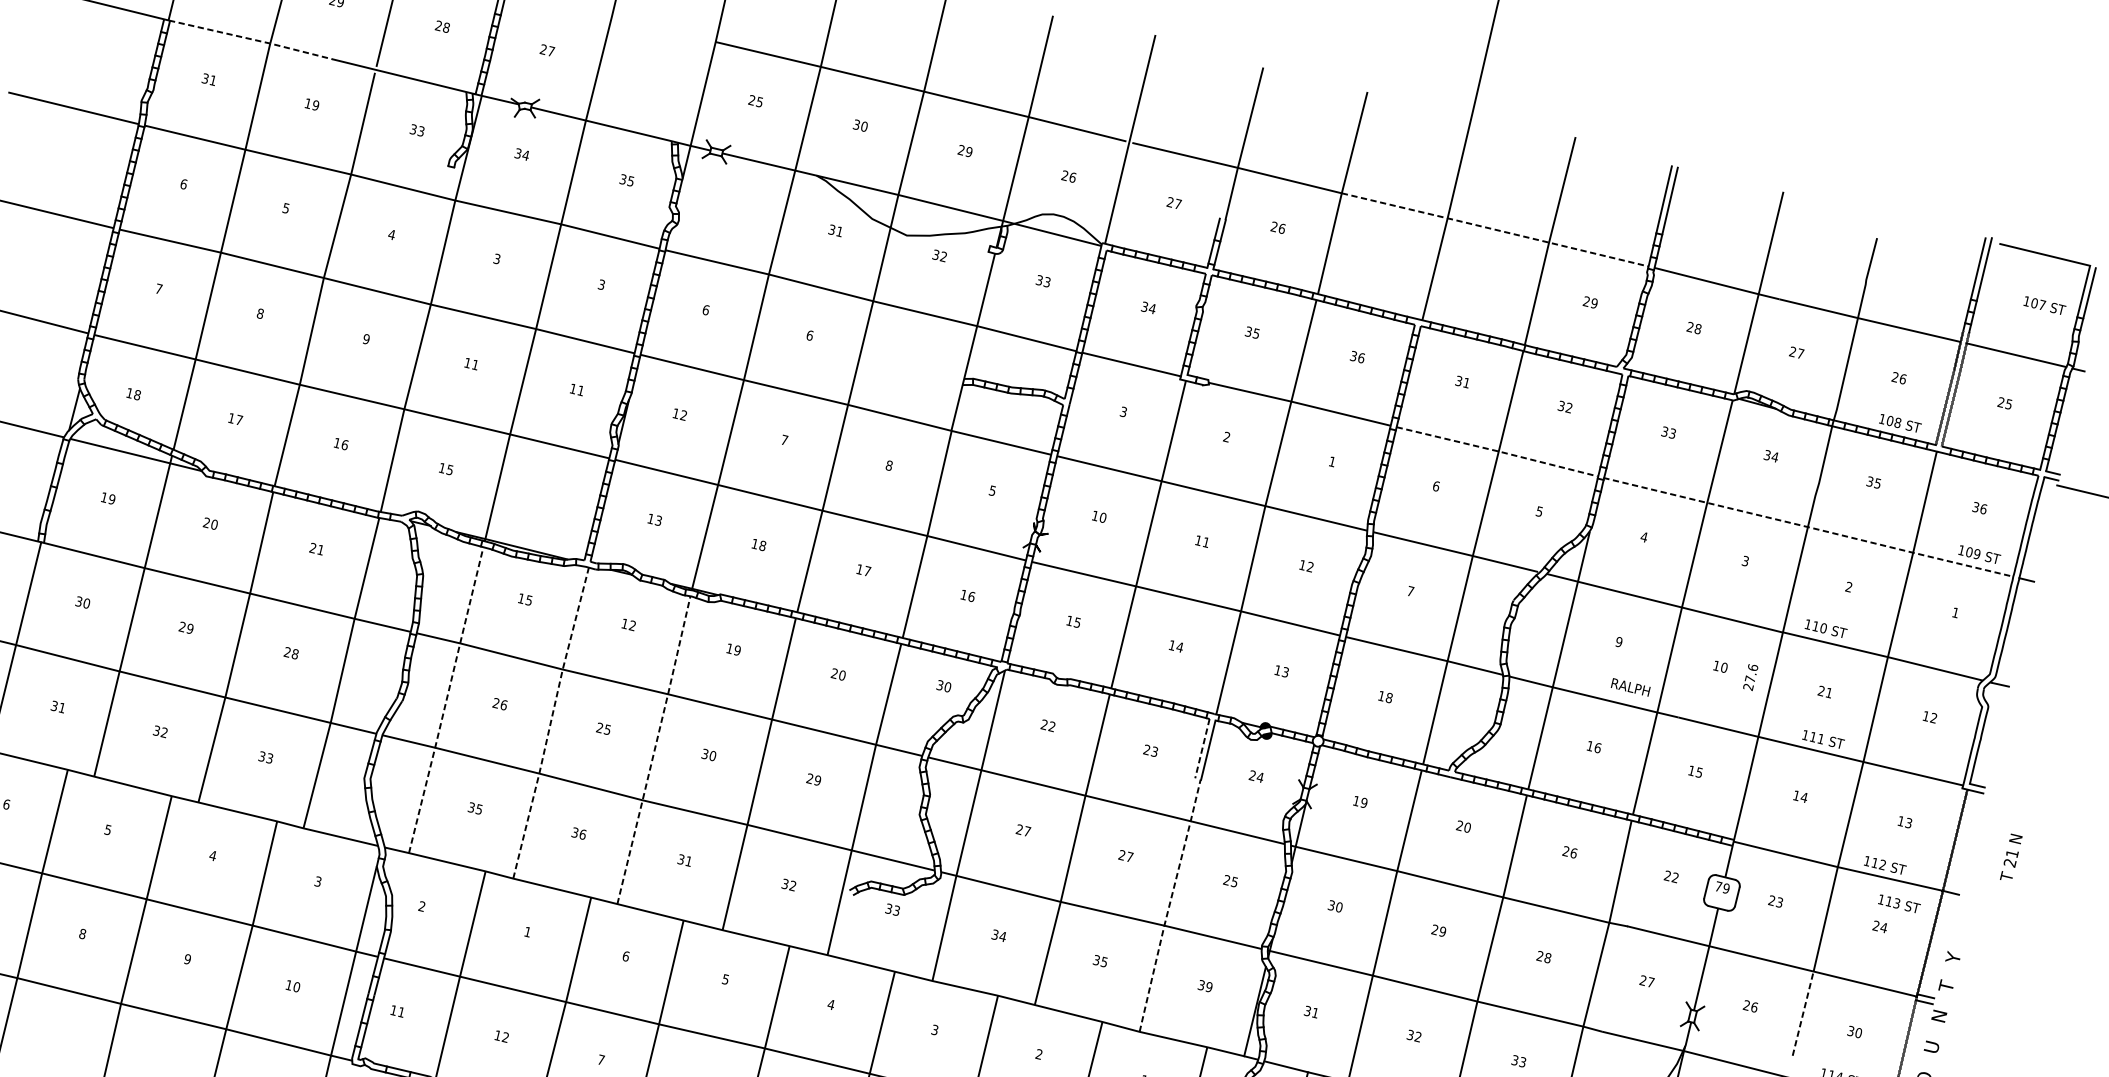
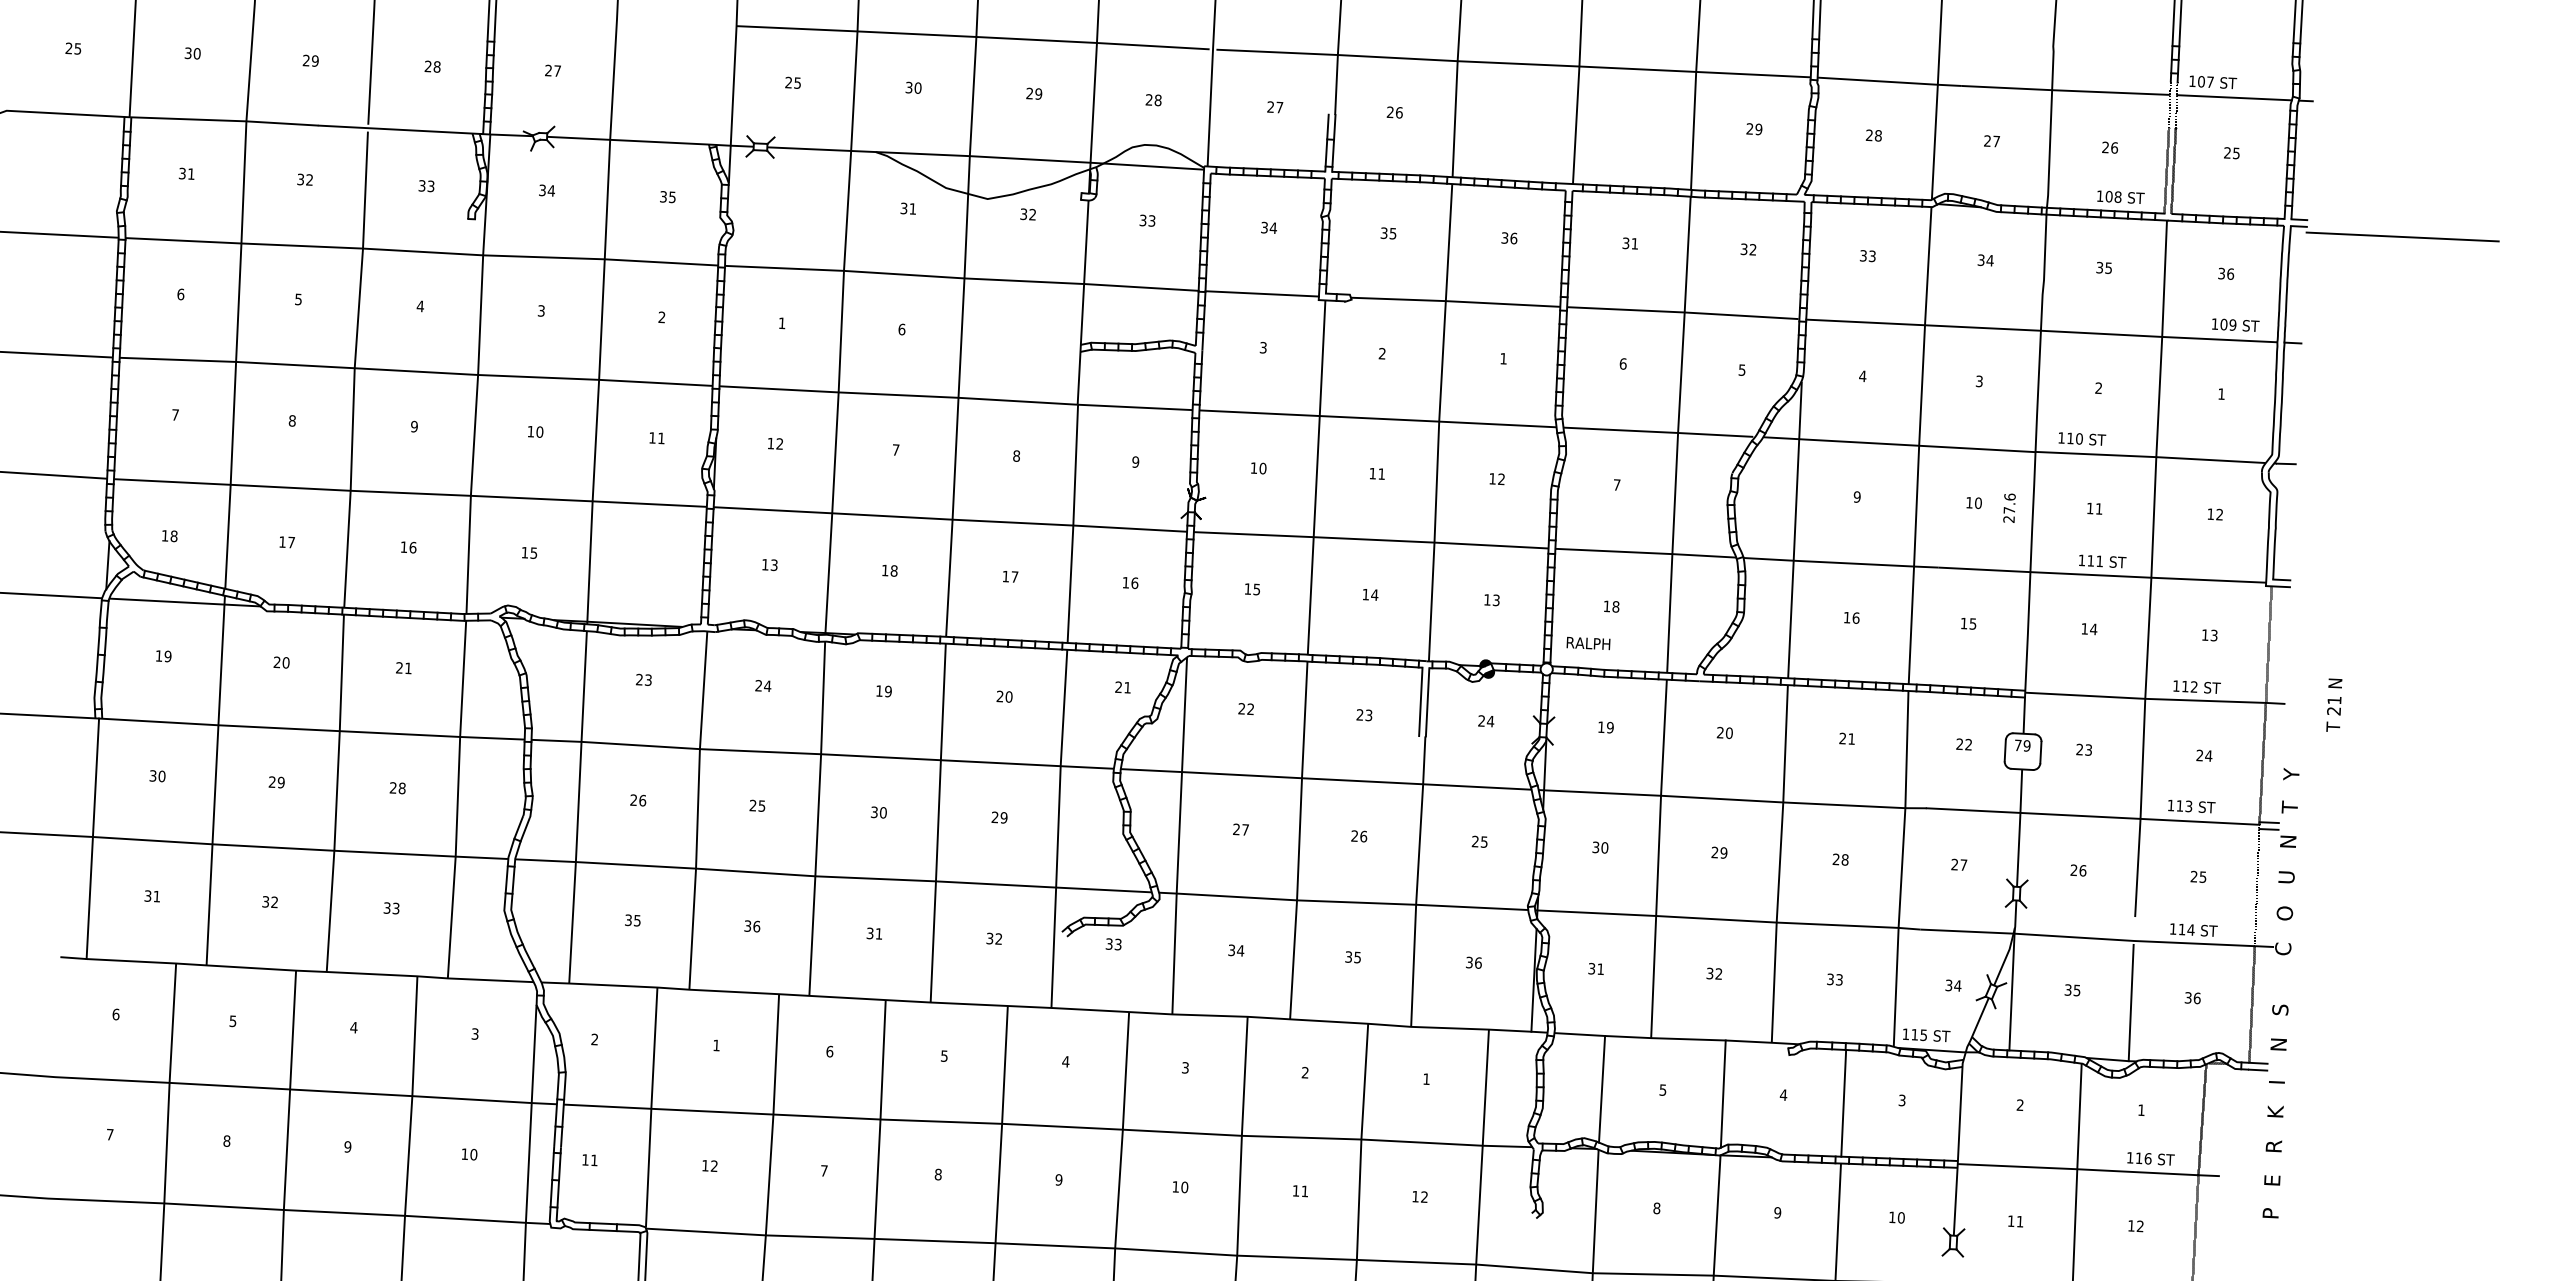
line: (252, 39) -> (225, 120), dashed -> solid
text: (312, 104) -> (305, 179), 19 -> 32
text: (1072, 176) -> (1157, 99), 26 -> 28
line: (1495, 230) -> (1634, 69), dashed -> solid
text: (601, 284) -> (661, 317), 3 -> 2
text: (2045, 305) -> (2213, 81), moved
text: (705, 310) -> (781, 323), 6 -> 1
text: (475, 364) -> (539, 431), 11 -> 10
line: (1497, 451) -> (1683, 312), dashed -> solid
text: (992, 490) -> (1135, 461), 5 -> 9
line: (1808, 526) -> (2041, 330), dashed -> solid
text: (524, 599) -> (643, 679), 15 -> 23
text: (629, 624) -> (763, 685), 12 -> 24
text: (944, 686) -> (1123, 687), 30 -> 21
text: (1630, 687) -> (1588, 643), moved
text: (1820, 690) -> (2089, 507), 21 -> 11
line: (446, 700) -> (578, 807), dashed -> solid
line: (550, 722) -> (697, 810), dashed -> solid
line: (1202, 749) -> (1420, 702), dashed -> solid
line: (655, 750) -> (818, 818), dashed -> solid
text: (1573, 852) -> (1851, 738), 26 -> 21
text: (1129, 857) -> (1363, 836), 27 -> 26
text: (2011, 857) -> (2334, 704), moved
text: (1899, 903) -> (2191, 806), moved
line: (1169, 905) -> (1417, 881), dashed -> solid
text: (1209, 986) -> (1478, 962), 39 -> 36
line: (1802, 1013) -> (2137, 867), dashed -> solid
text: (1854, 1031) -> (2198, 876), 30 -> 25

